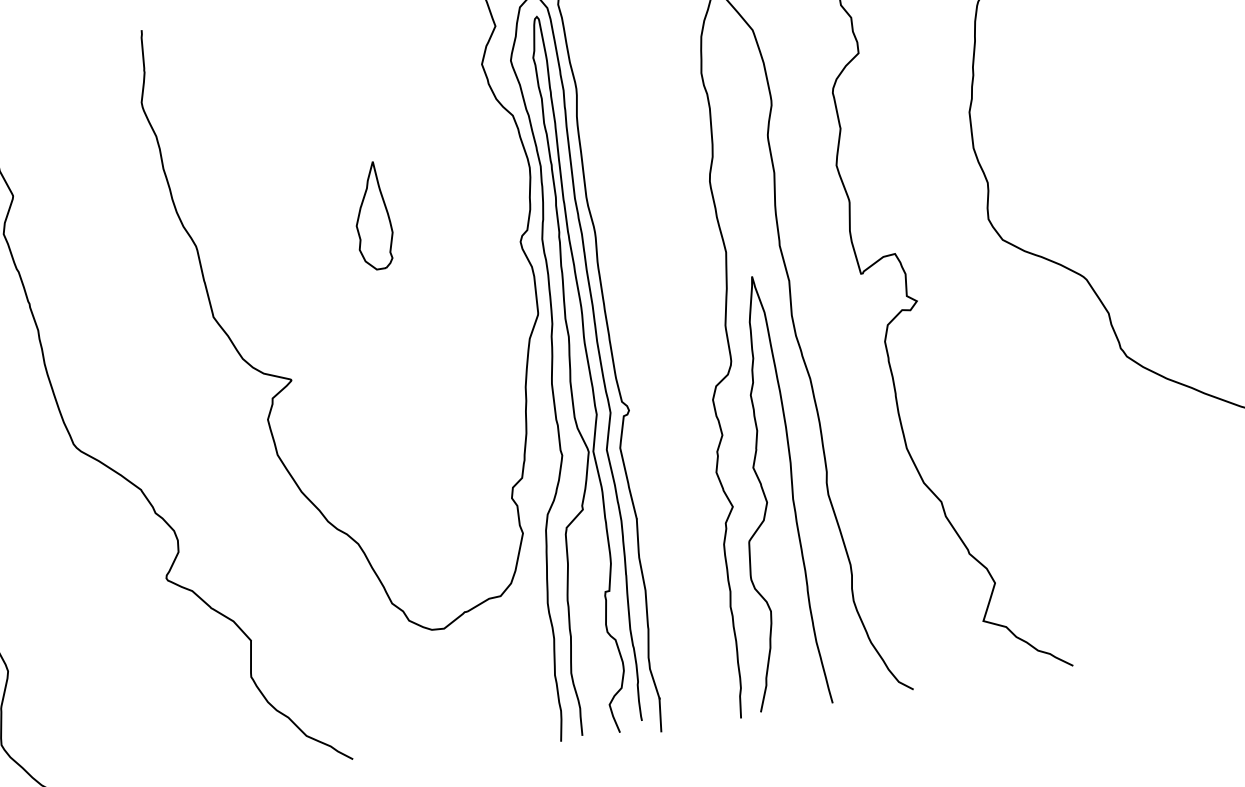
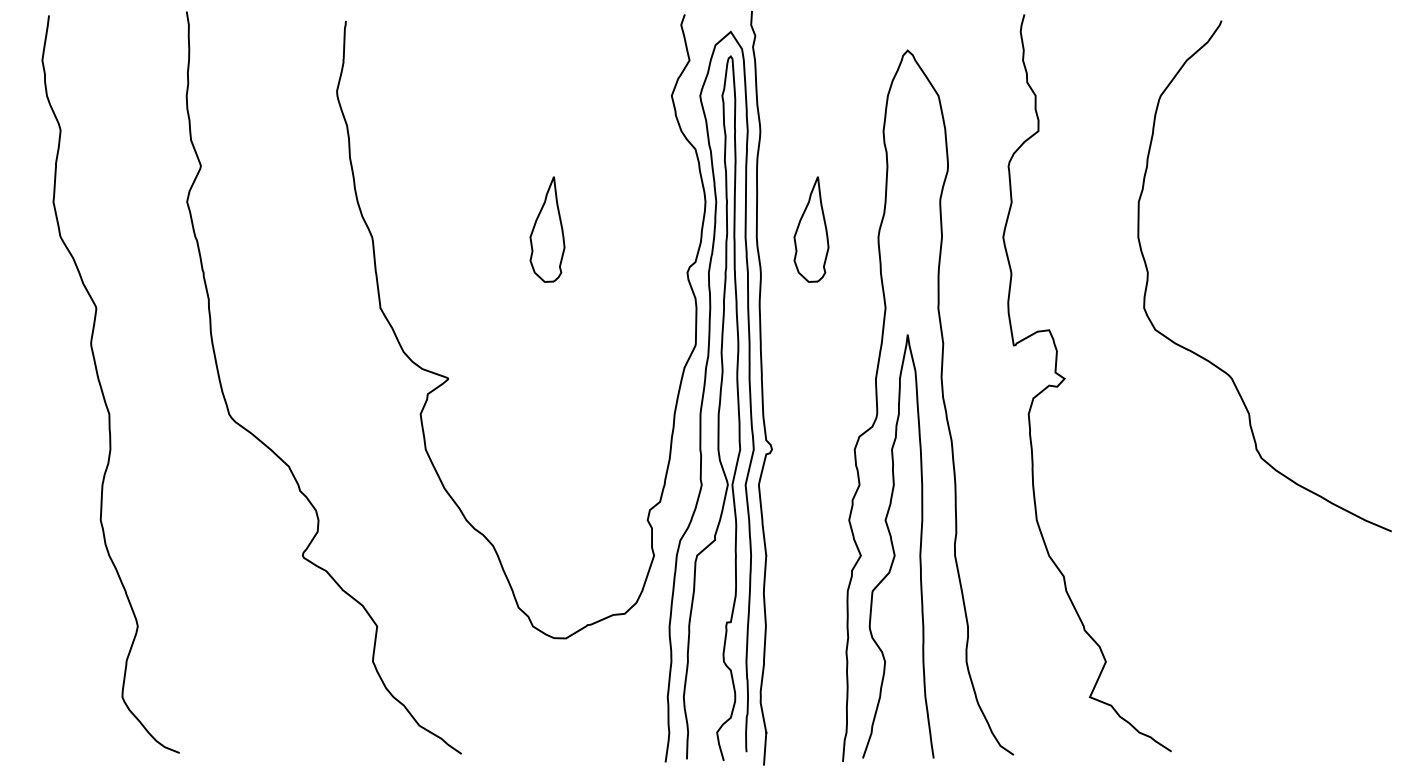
part: (640, 182) -> (811, 229), added

